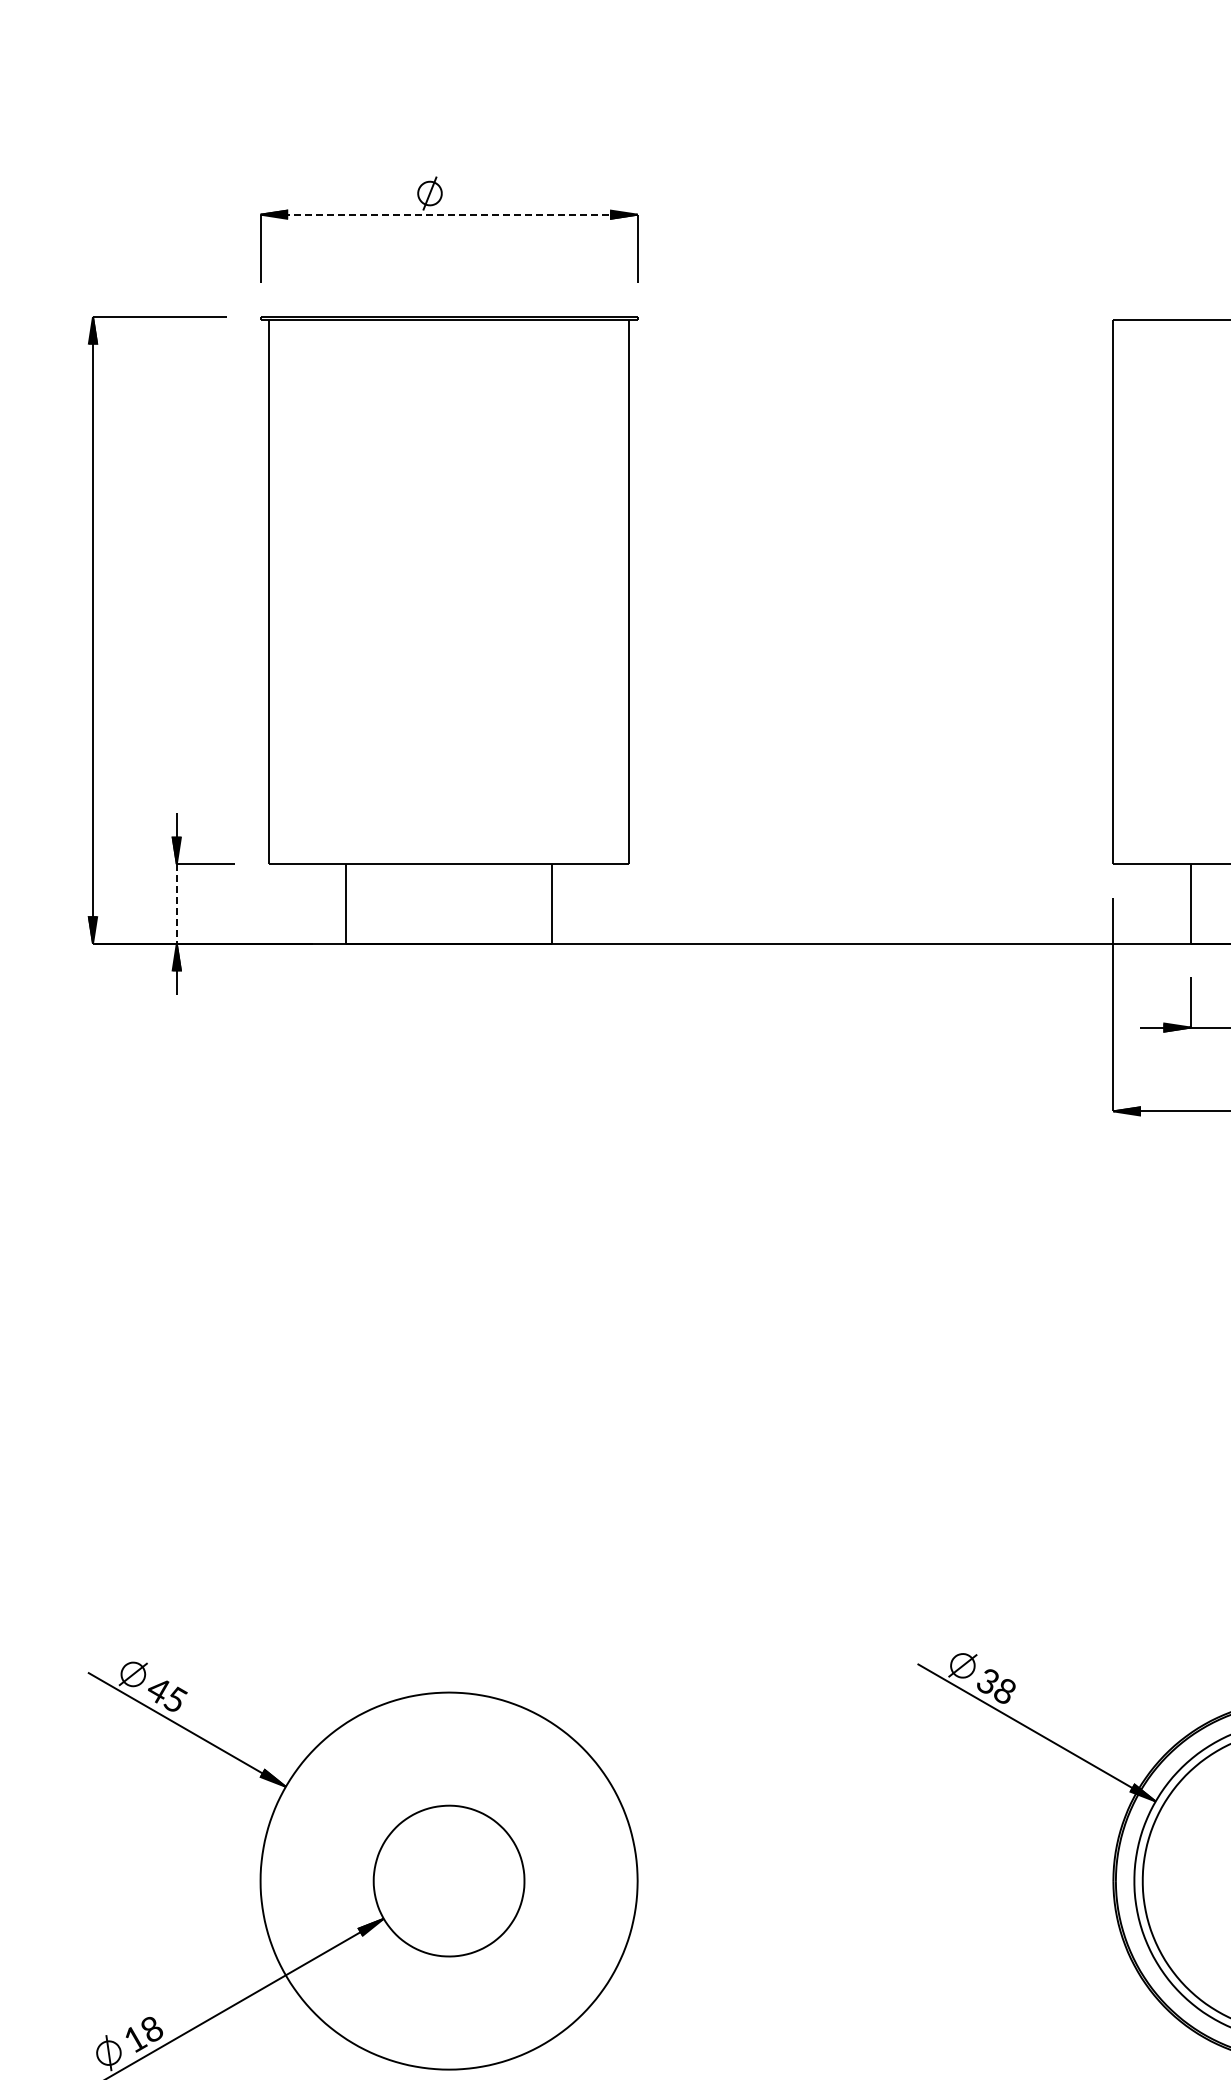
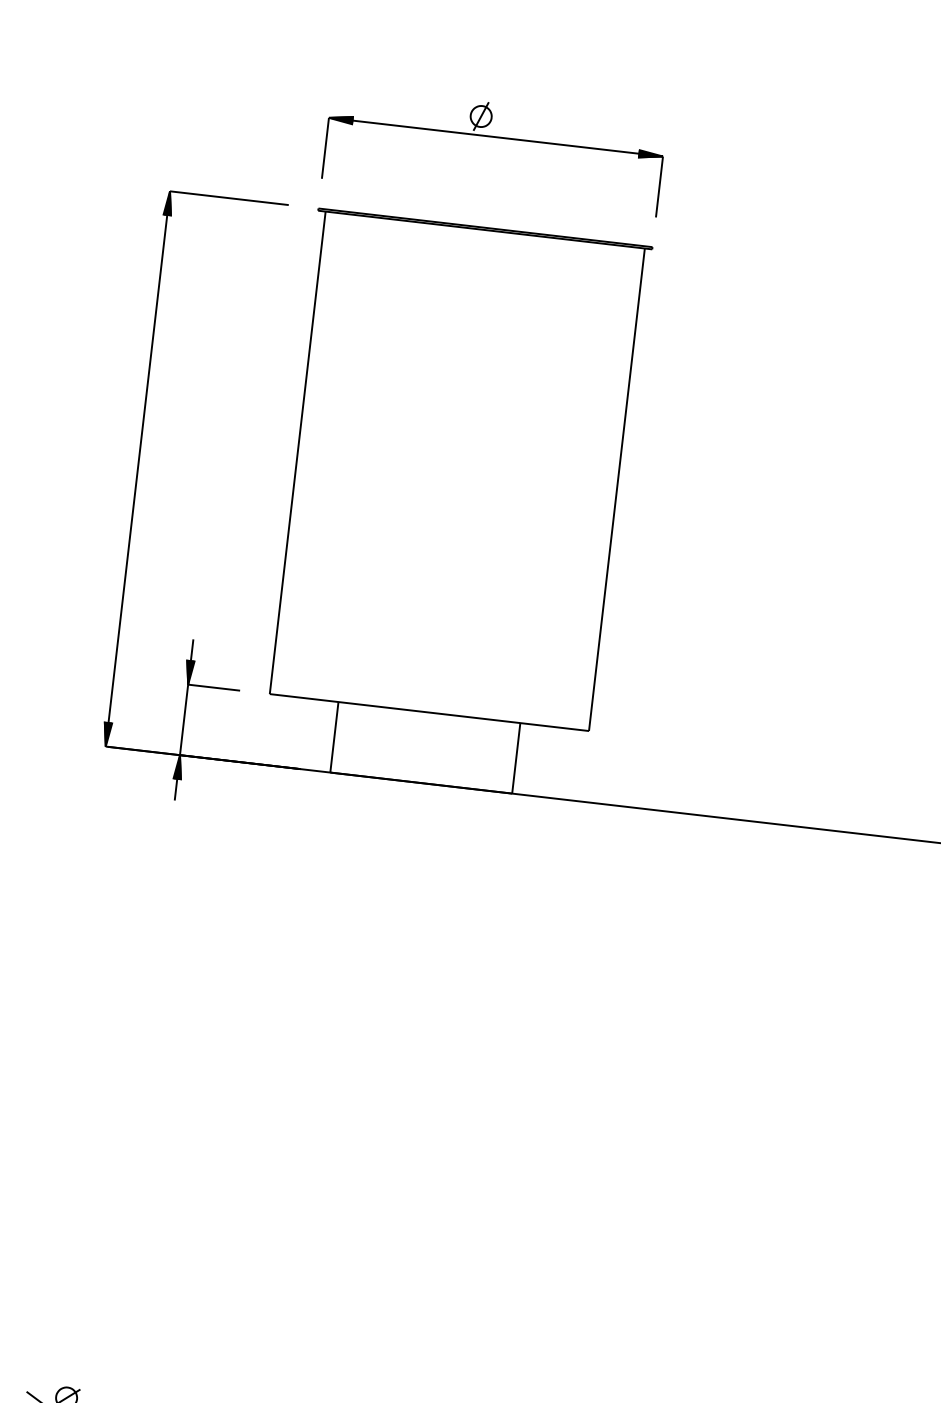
line: (449, 214) -> (496, 137), dashed -> solid
line: (176, 903) -> (183, 719), dashed -> solid

